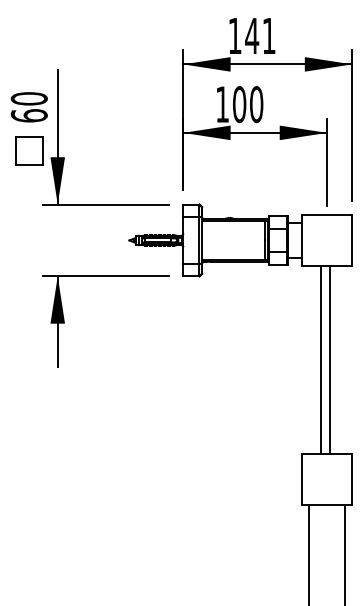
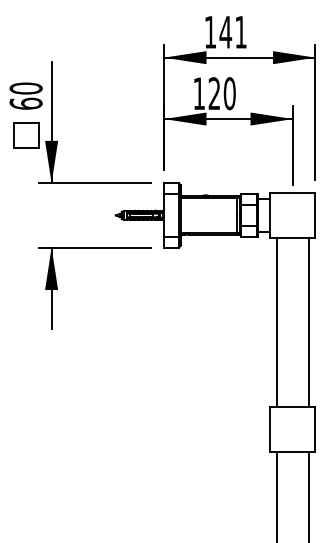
text: (239, 104) -> (214, 93), 100 -> 120
line: (321, 359) -> (277, 322), moved
line: (330, 359) -> (309, 322), moved

